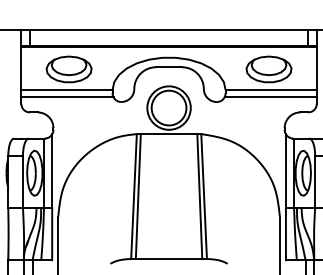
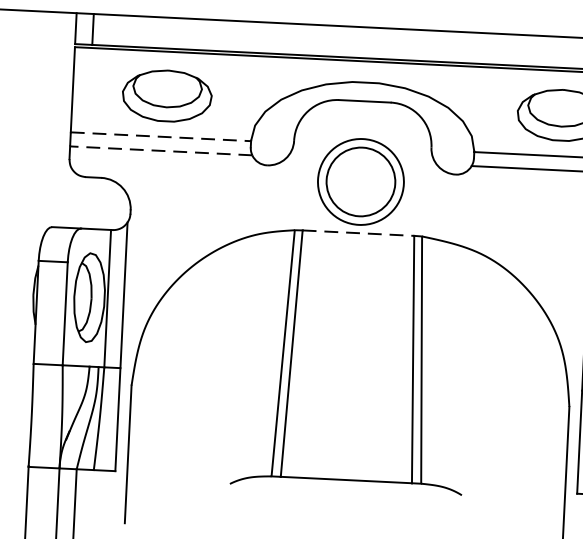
line: (66, 90) -> (160, 137), solid -> dashed
line: (66, 97) -> (159, 151), solid -> dashed
line: (169, 134) -> (359, 234), solid -> dashed

